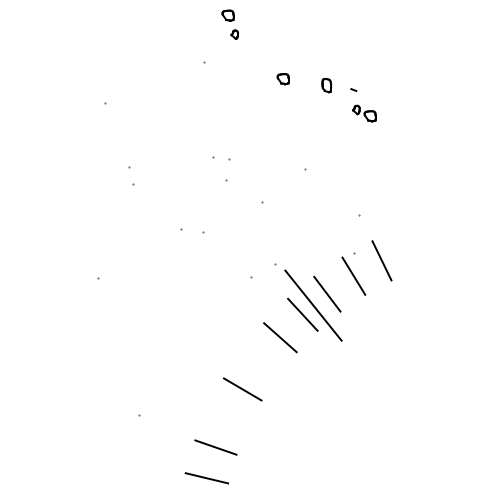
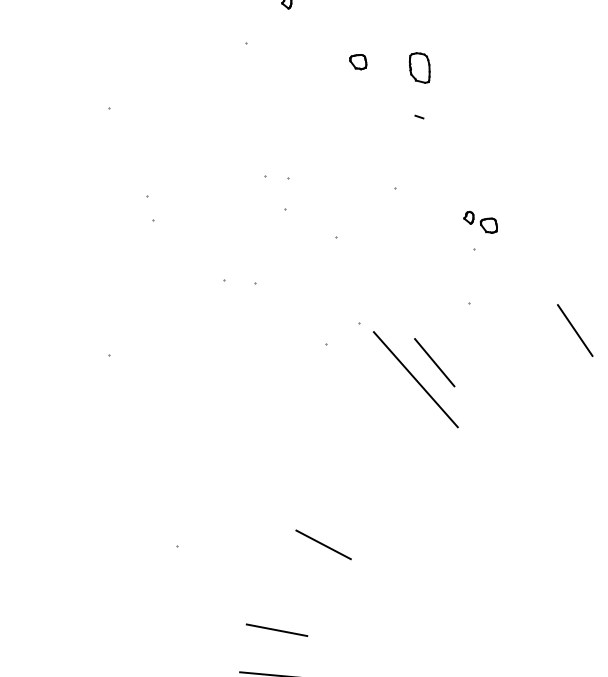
part: (326, 85) -> (419, 68), size x1.6
line: (353, 89) -> (419, 116), moved
part: (364, 113) -> (480, 222), moved
line: (381, 260) -> (508, 311), removed
line: (353, 275) -> (574, 329), moved
line: (302, 314) -> (400, 392), removed
line: (280, 337) -> (371, 426), removed
line: (242, 389) -> (323, 544), moved
line: (215, 447) -> (287, 586), removed

